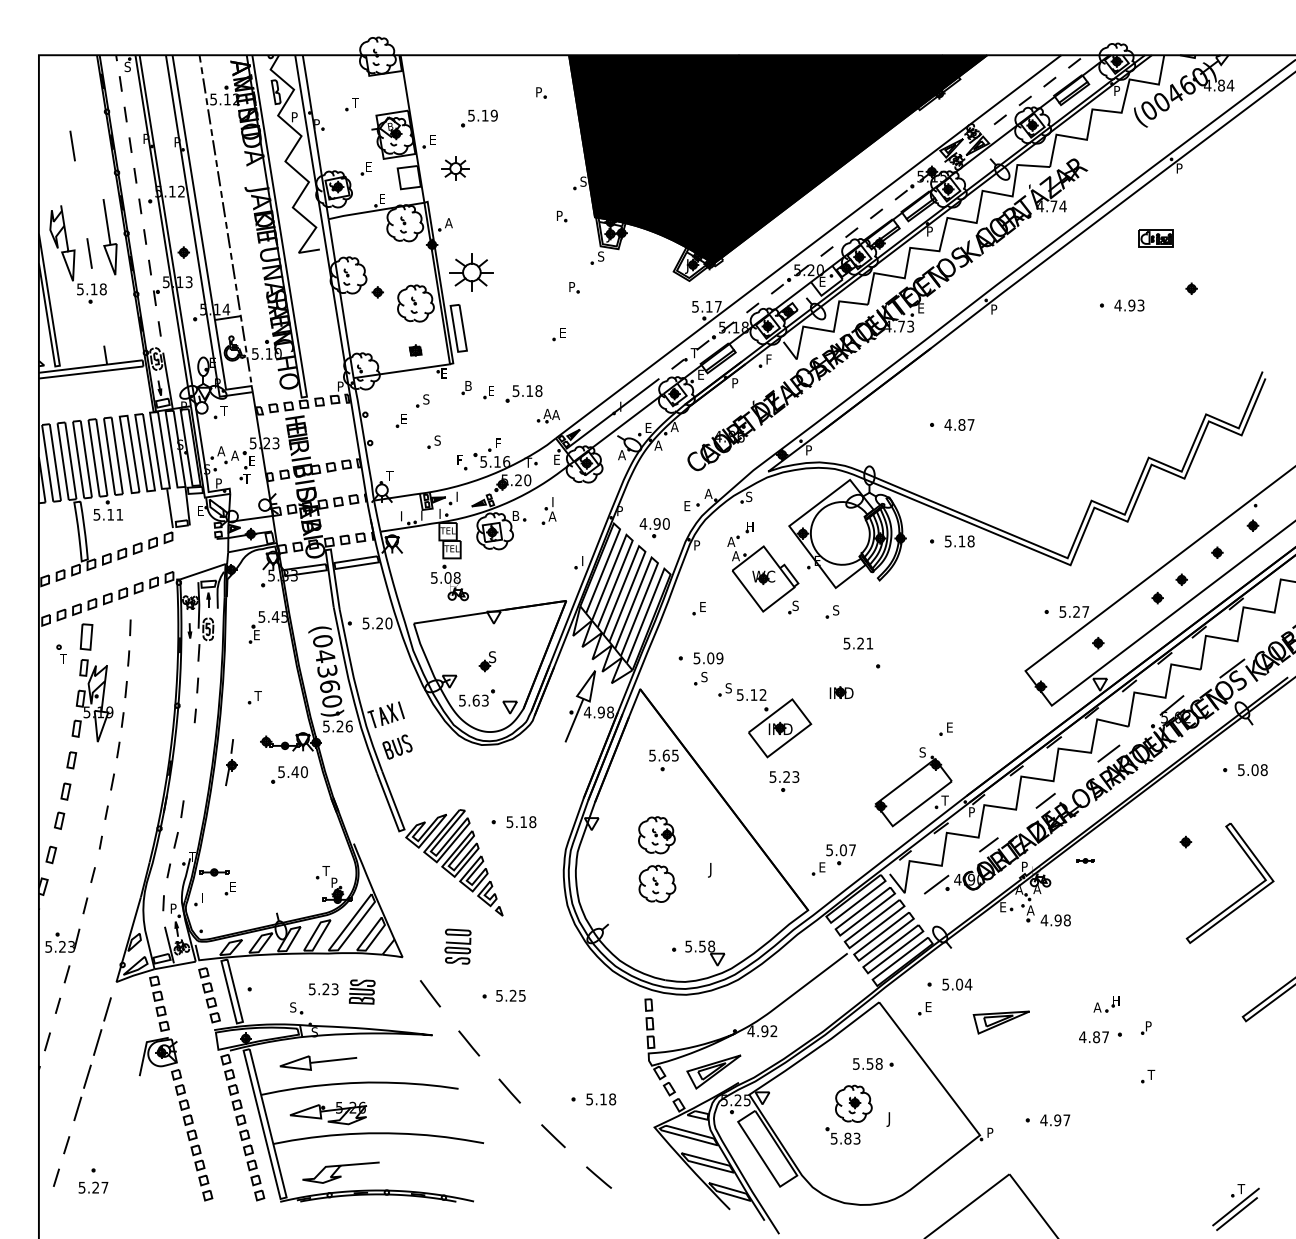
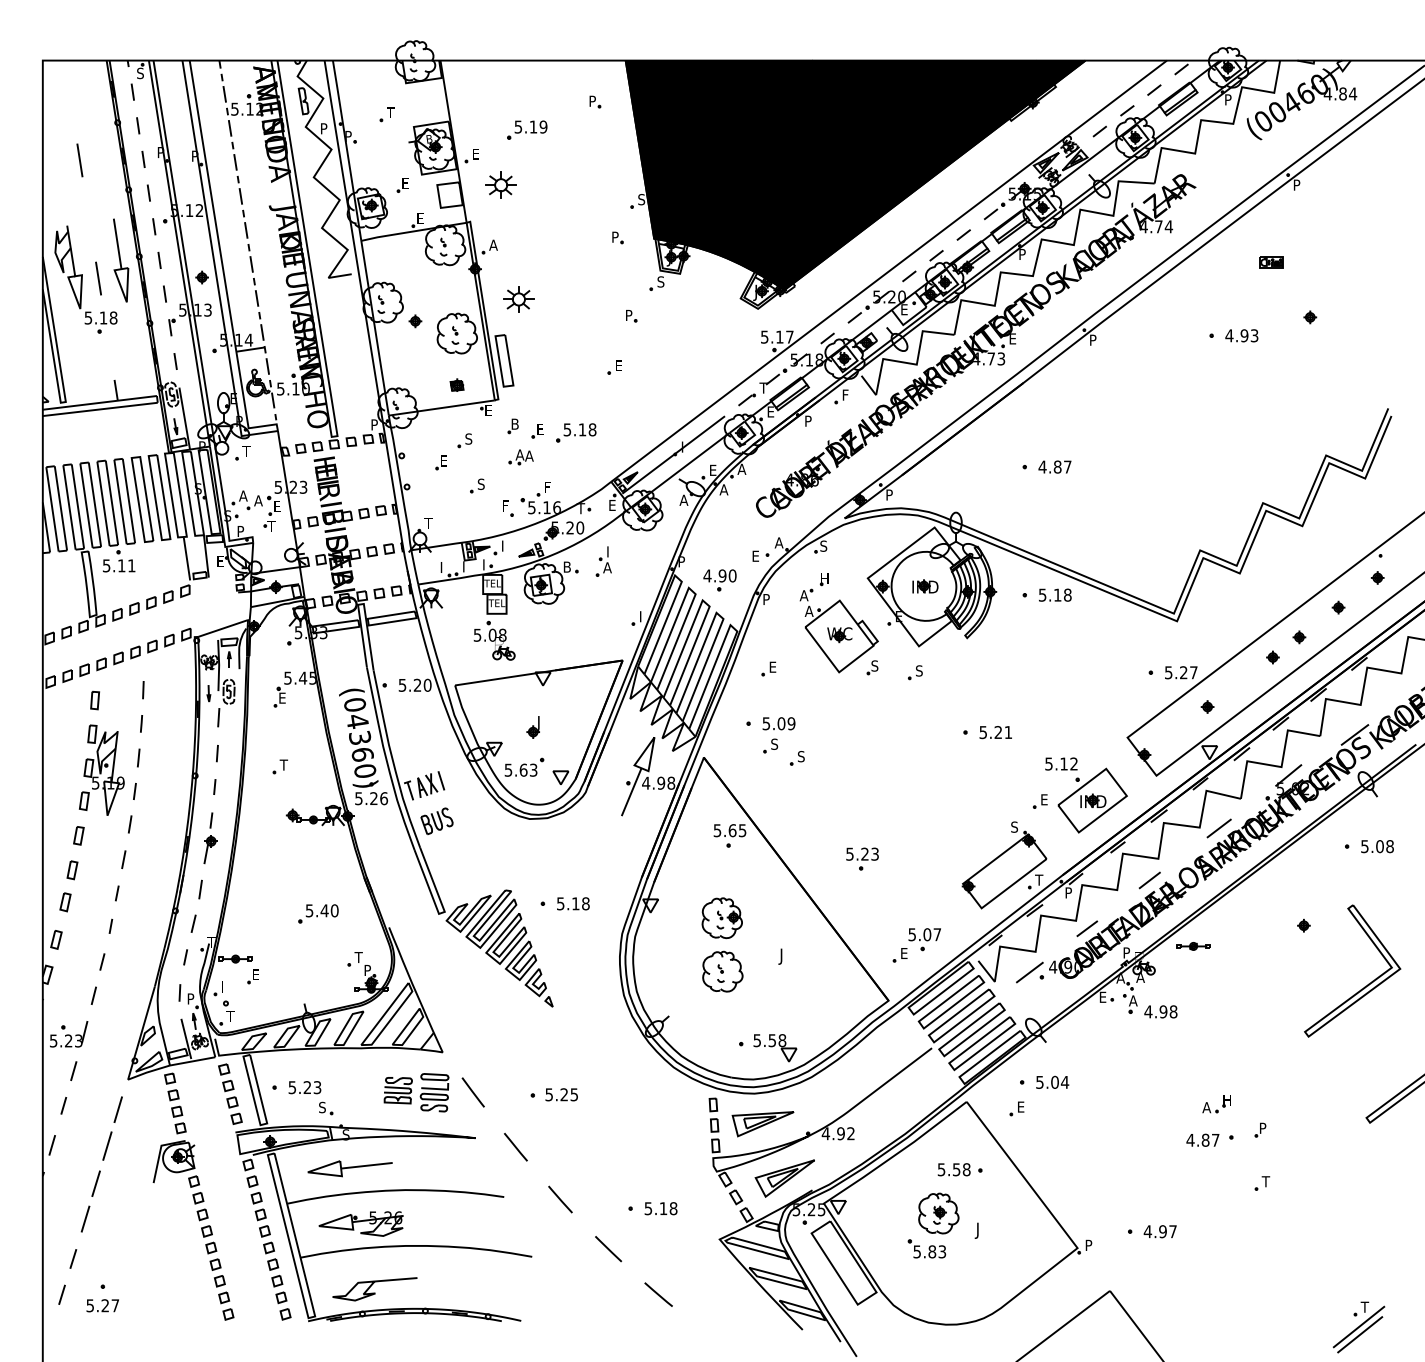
part: (1156, 238) -> (1271, 262), size x0.62
part: (471, 272) -> (518, 299), size x0.62
part: (547, 416) -> (520, 457), moved
part: (85, 637) -> (94, 700), size x0.62
text: (858, 643) -> (995, 732), moved
part: (61, 653) -> (228, 1010), moved
text: (492, 657) -> (541, 722), S -> J
part: (841, 692) -> (925, 586), moved
part: (774, 723) -> (1086, 795), moved
part: (231, 762) -> (210, 838), moved
part: (289, 774) -> (318, 913), moved
part: (1085, 860) -> (1193, 946), size x1.67
part: (457, 946) -> (434, 1092), moved
text: (323, 989) -> (304, 1087), moved
part: (1000, 1022) -> (762, 1124), moved

